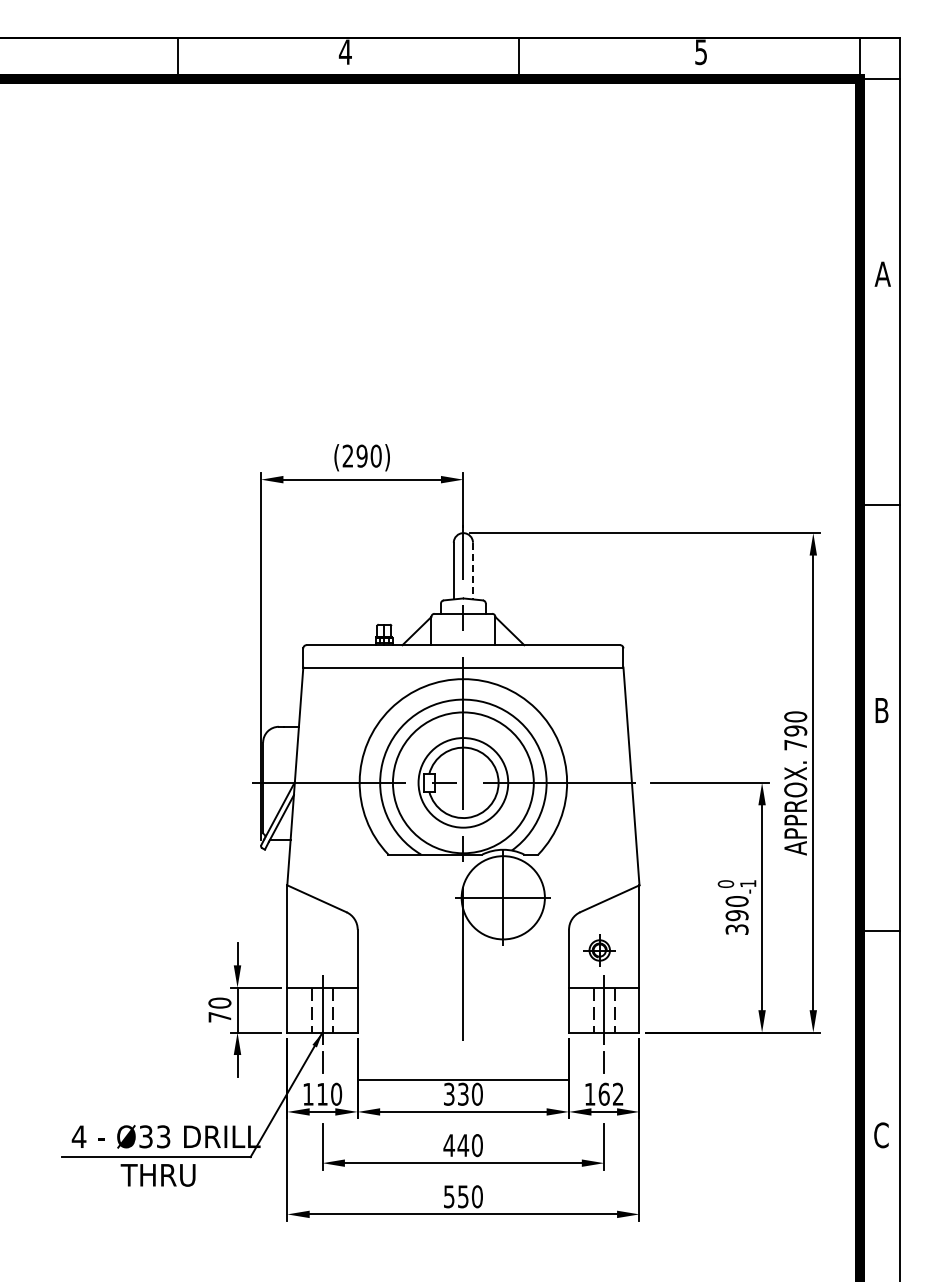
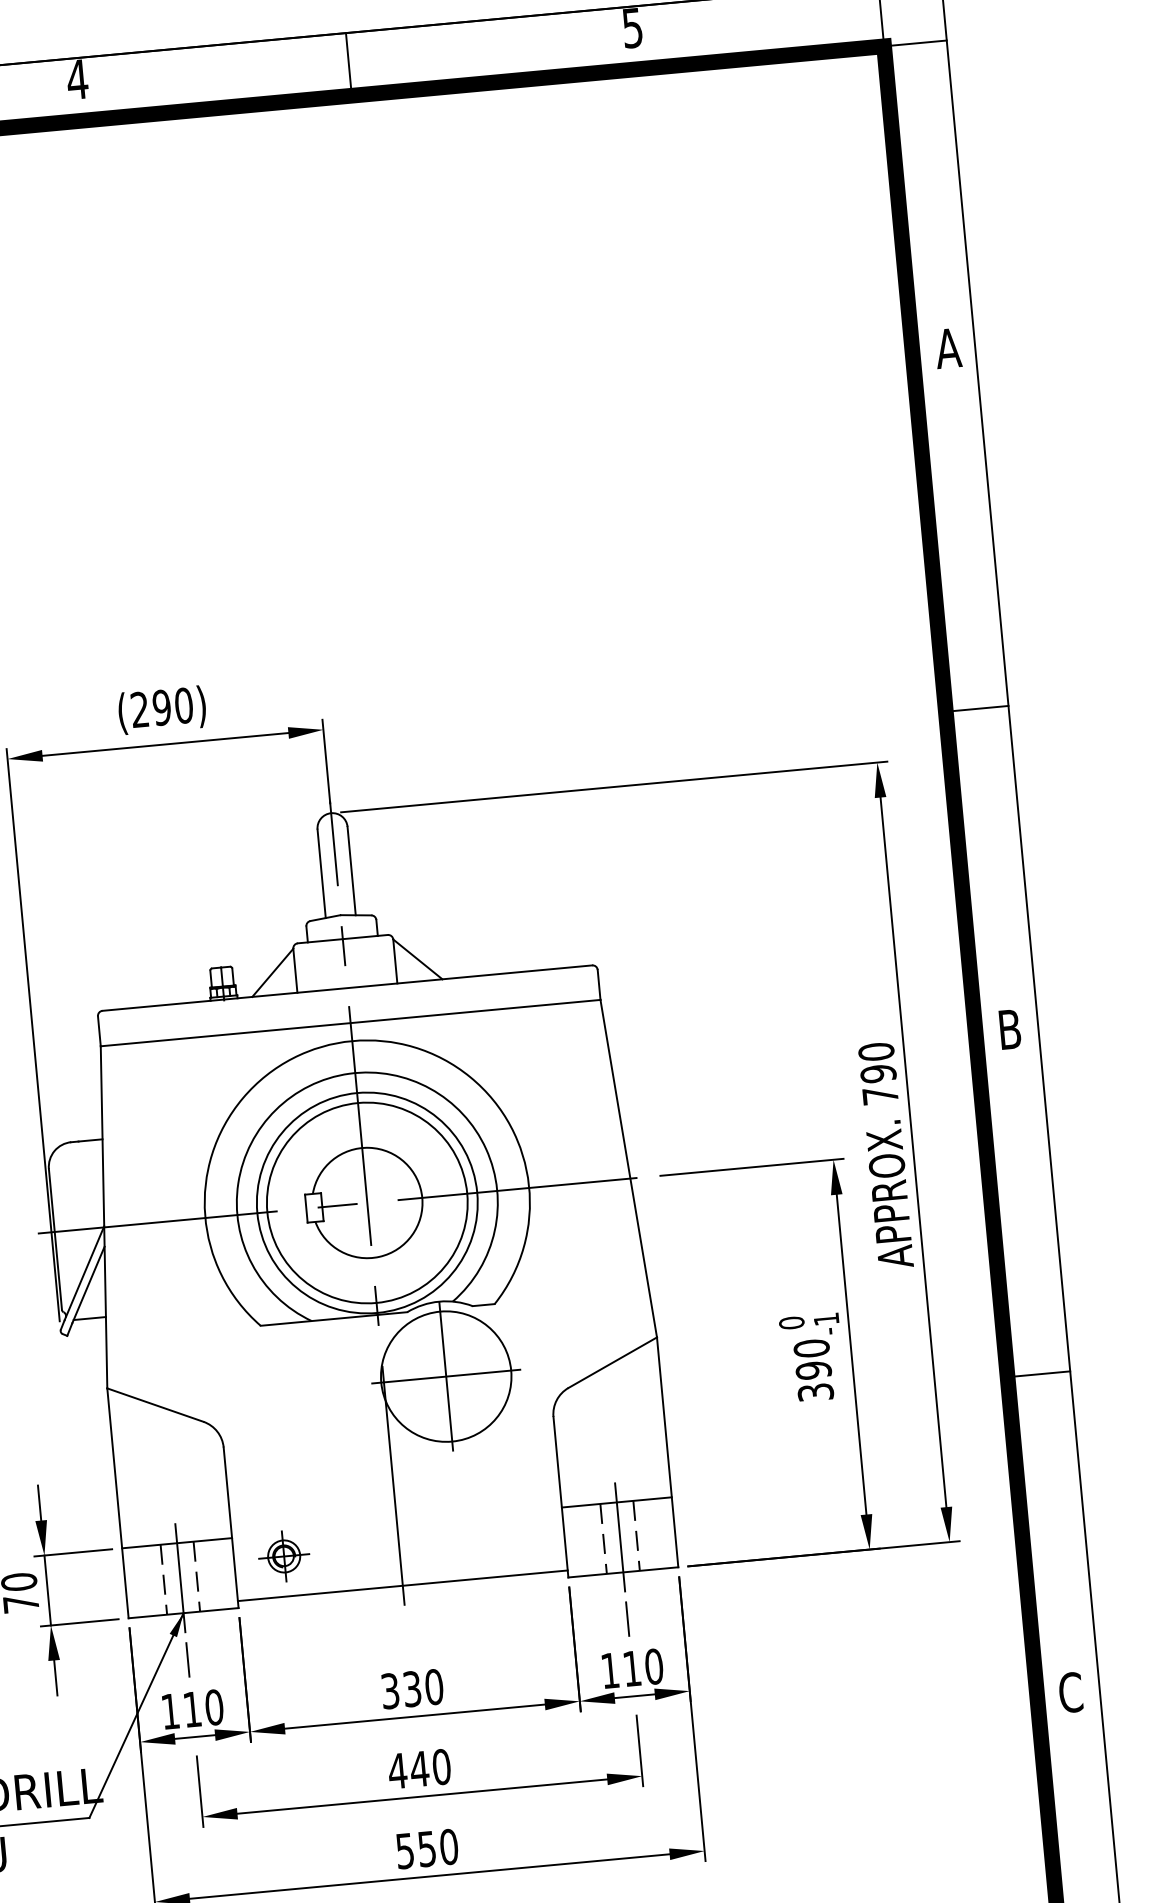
line: (473, 571) -> (352, 871), dashed -> solid
circle: (463, 782) -> (367, 1202), size x1.43
part: (599, 950) -> (283, 1556), moved
line: (463, 1080) -> (403, 1586), moved
text: (610, 1093) -> (641, 1666), 162 -> 110

